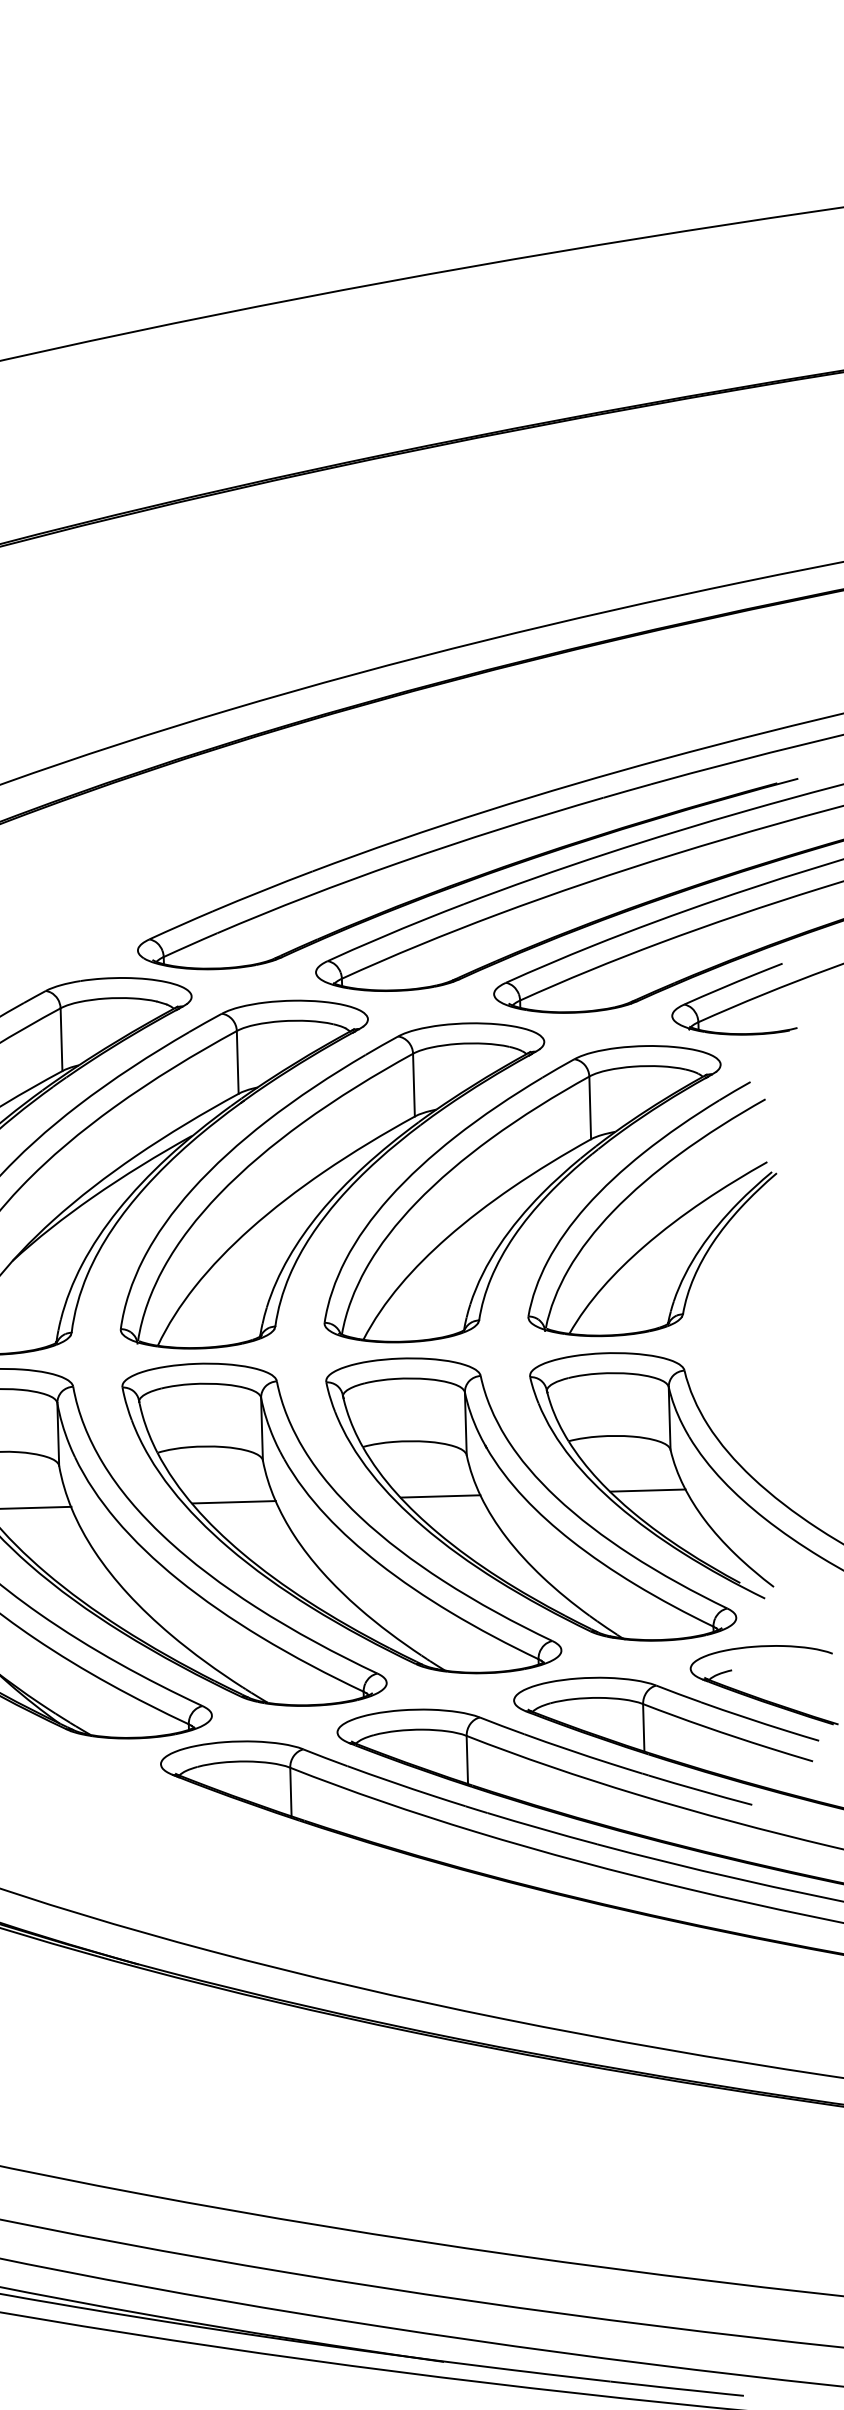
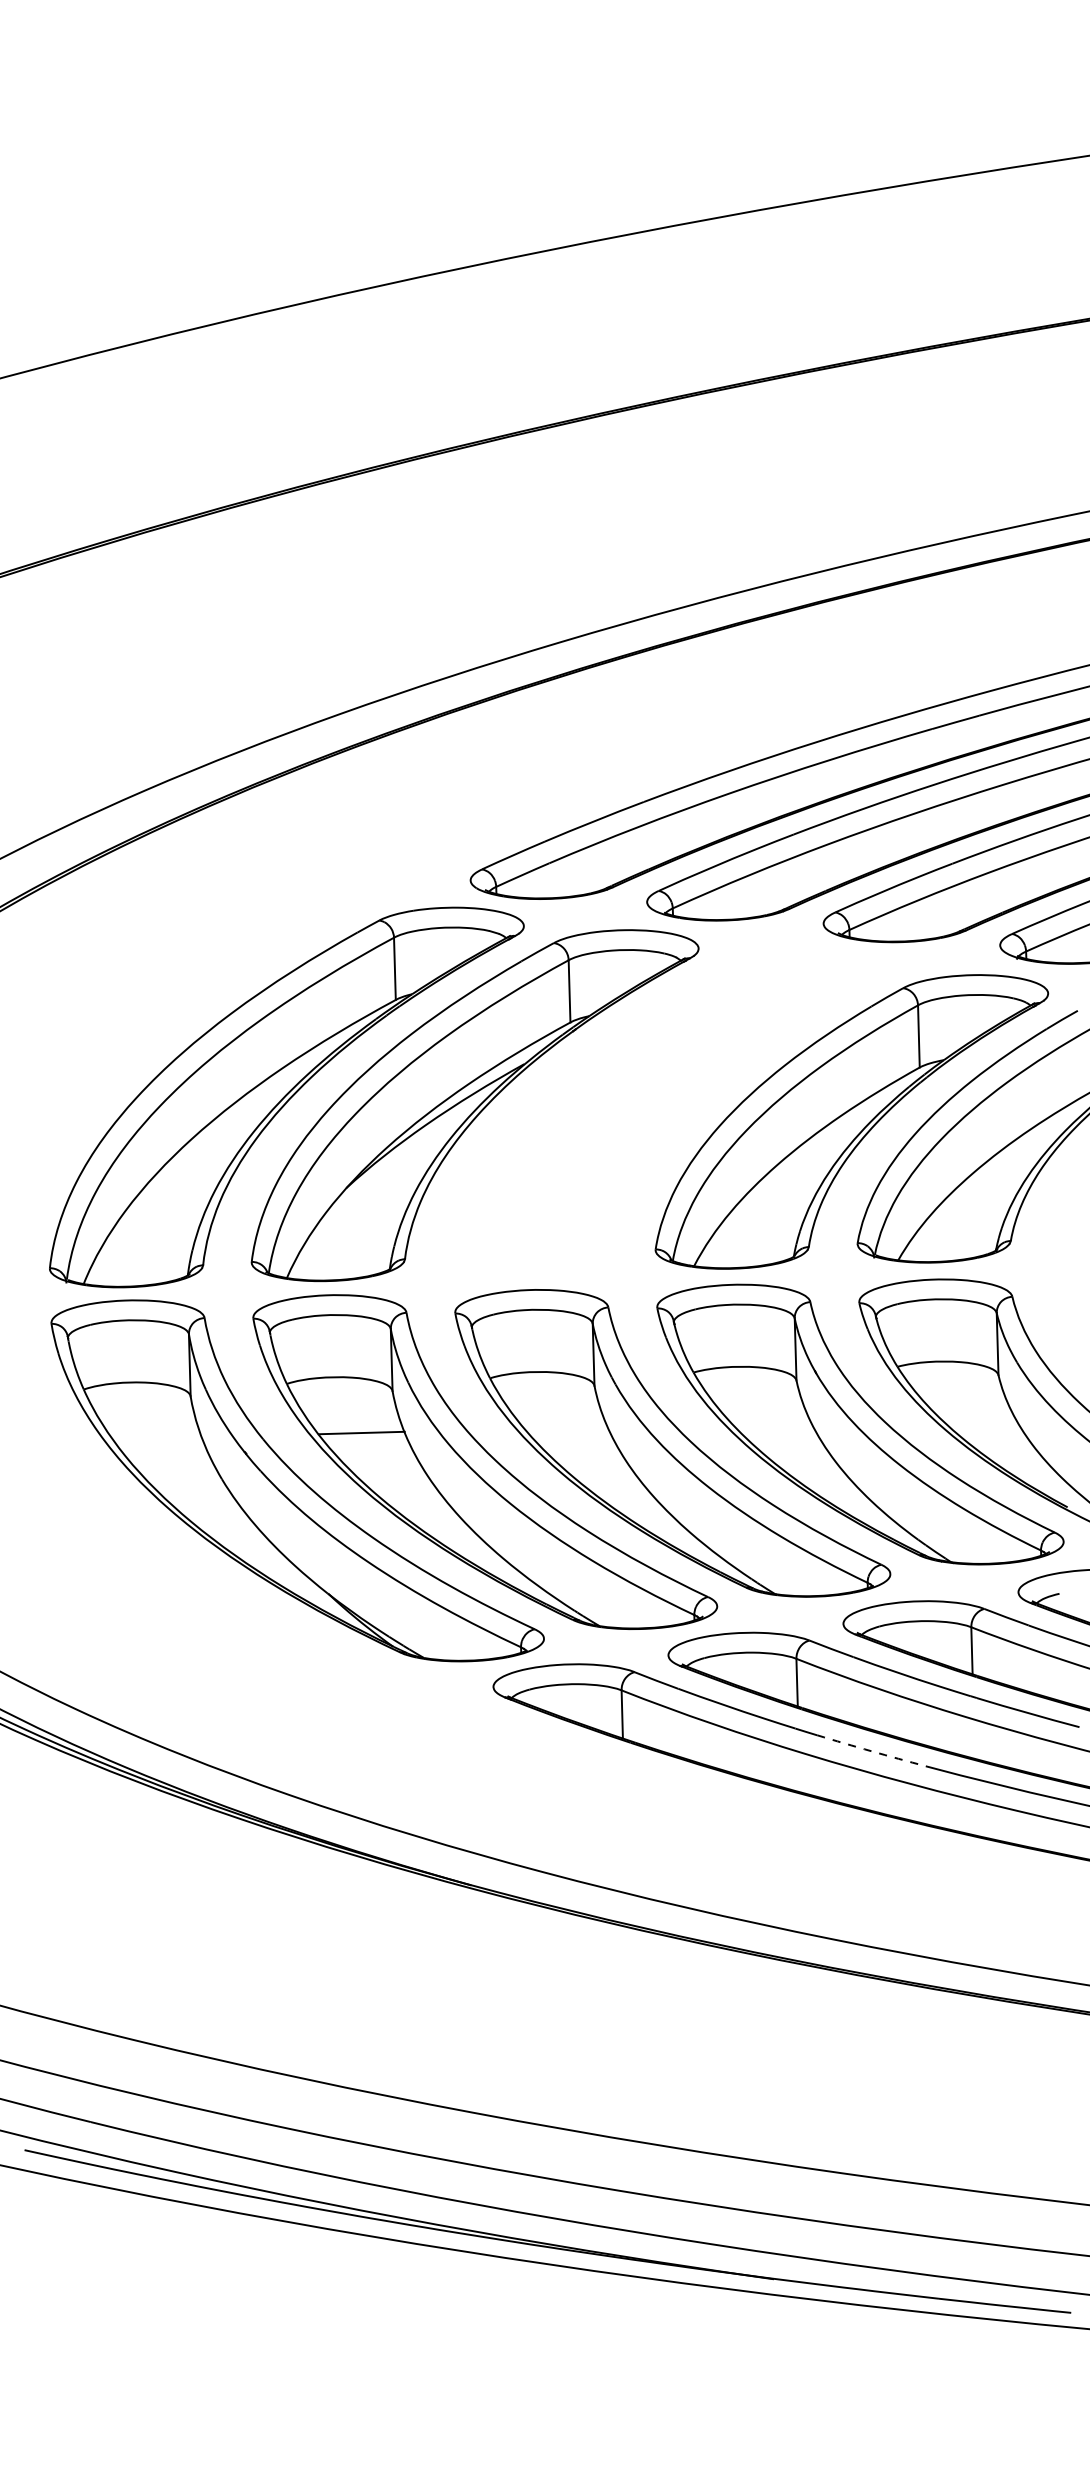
part: (332, 1185) -> (663, 1113), removed
line: (647, 1490) -> (975, 1415), removed
line: (440, 1496) -> (770, 1421), removed
line: (233, 1502) -> (565, 1427), removed
arc: (542, 1829) -> (871, 1751), solid -> dashed

